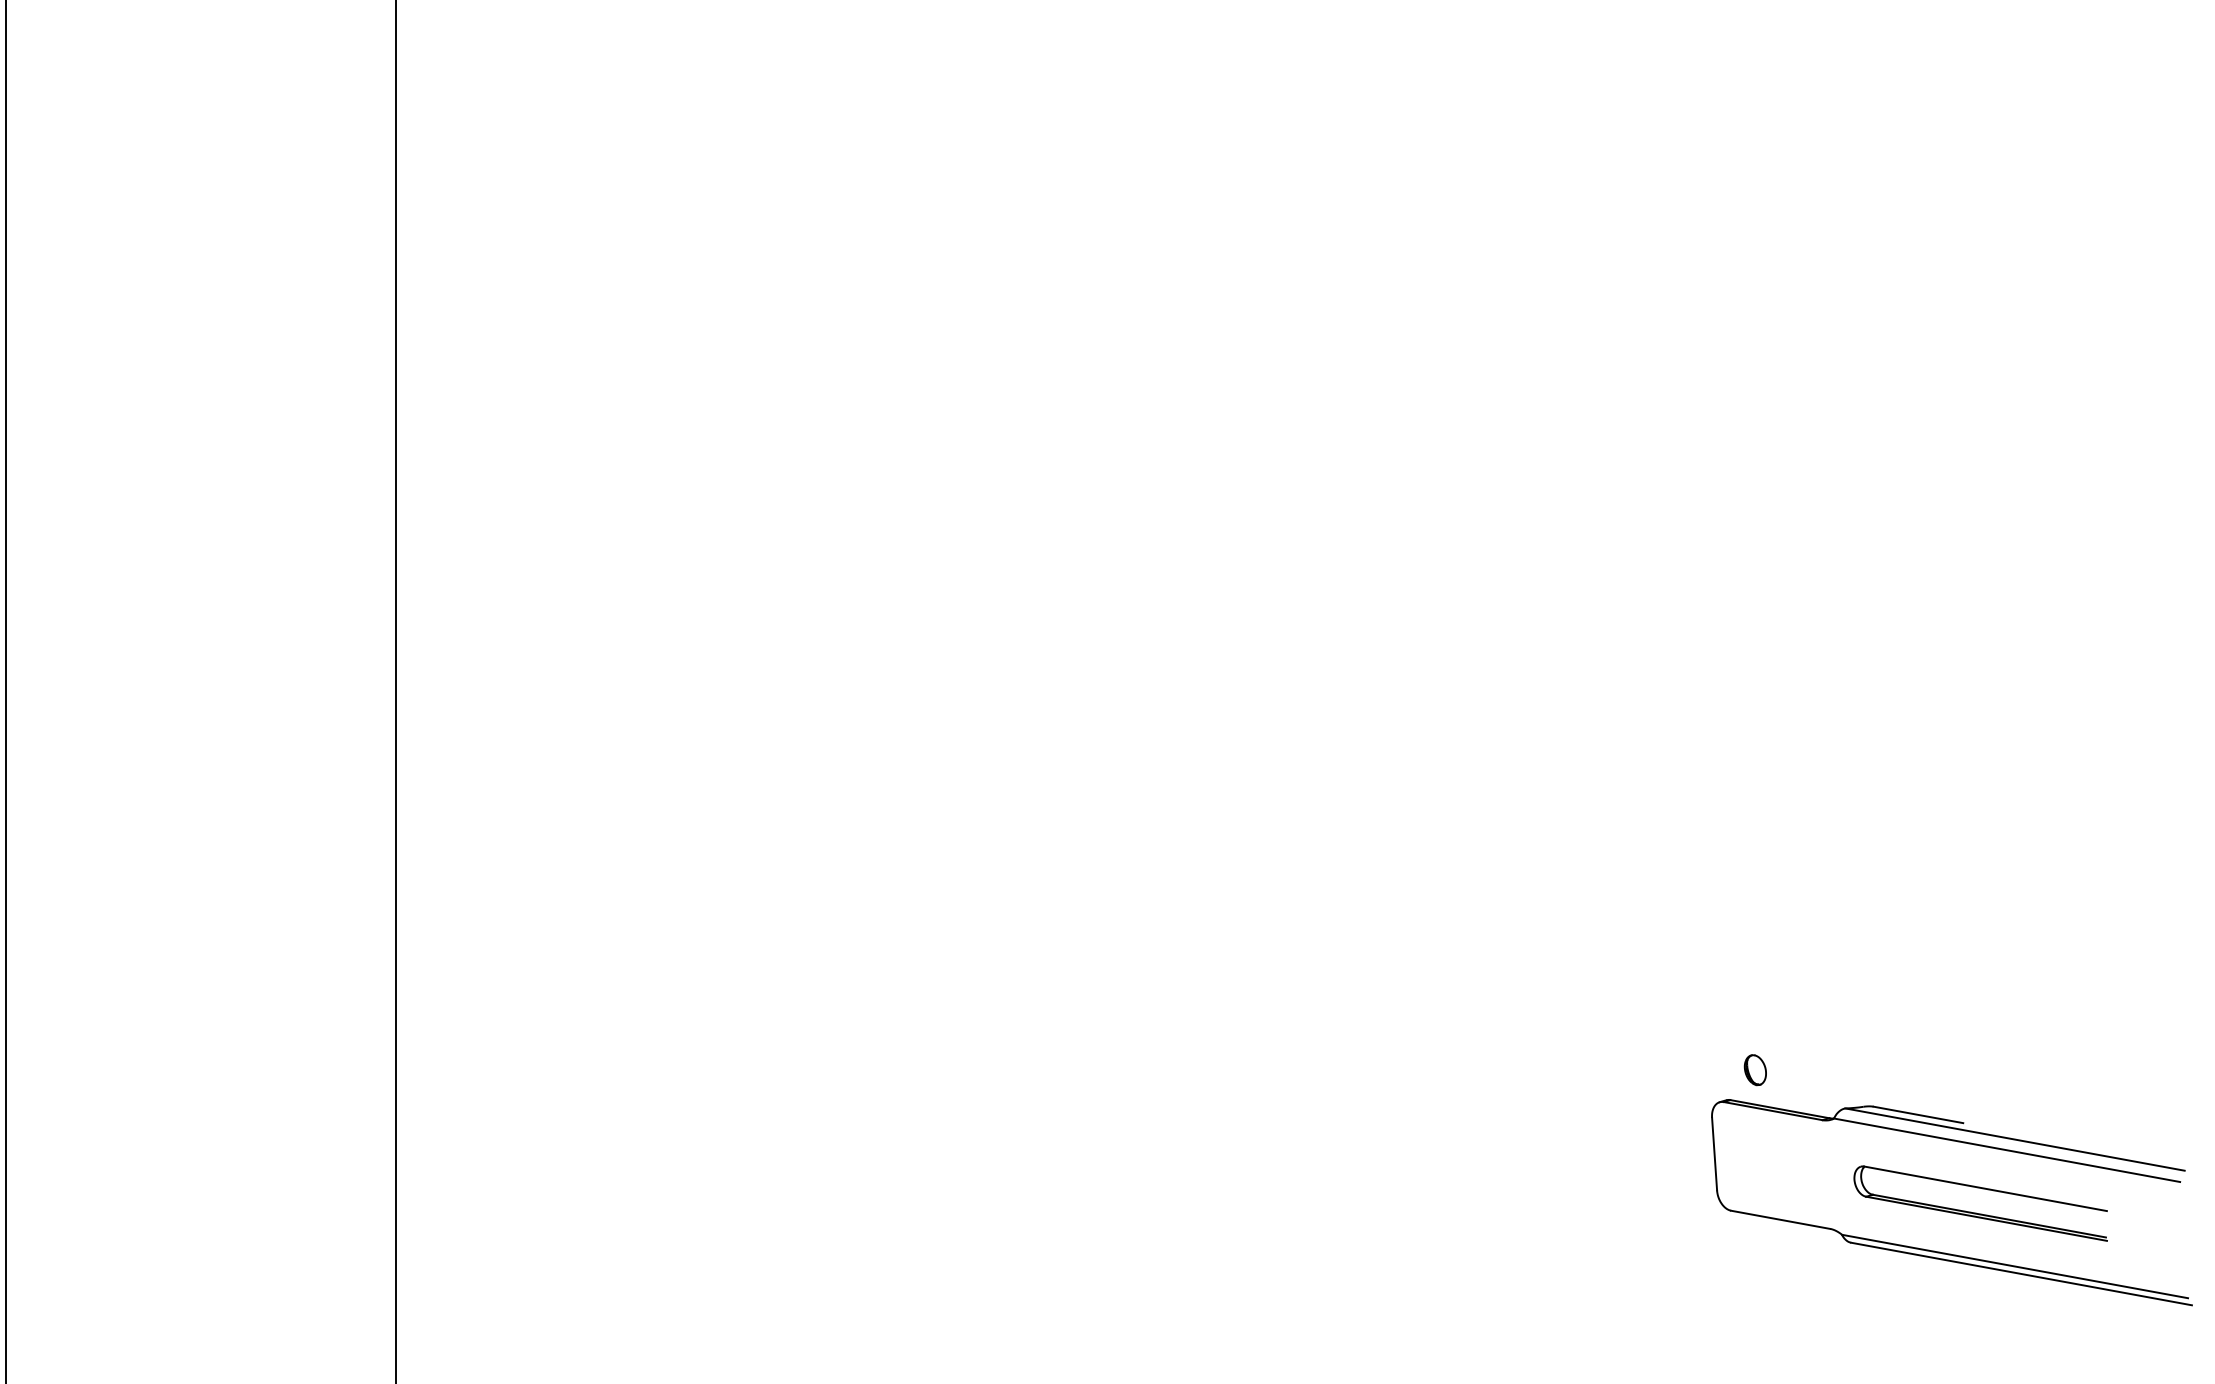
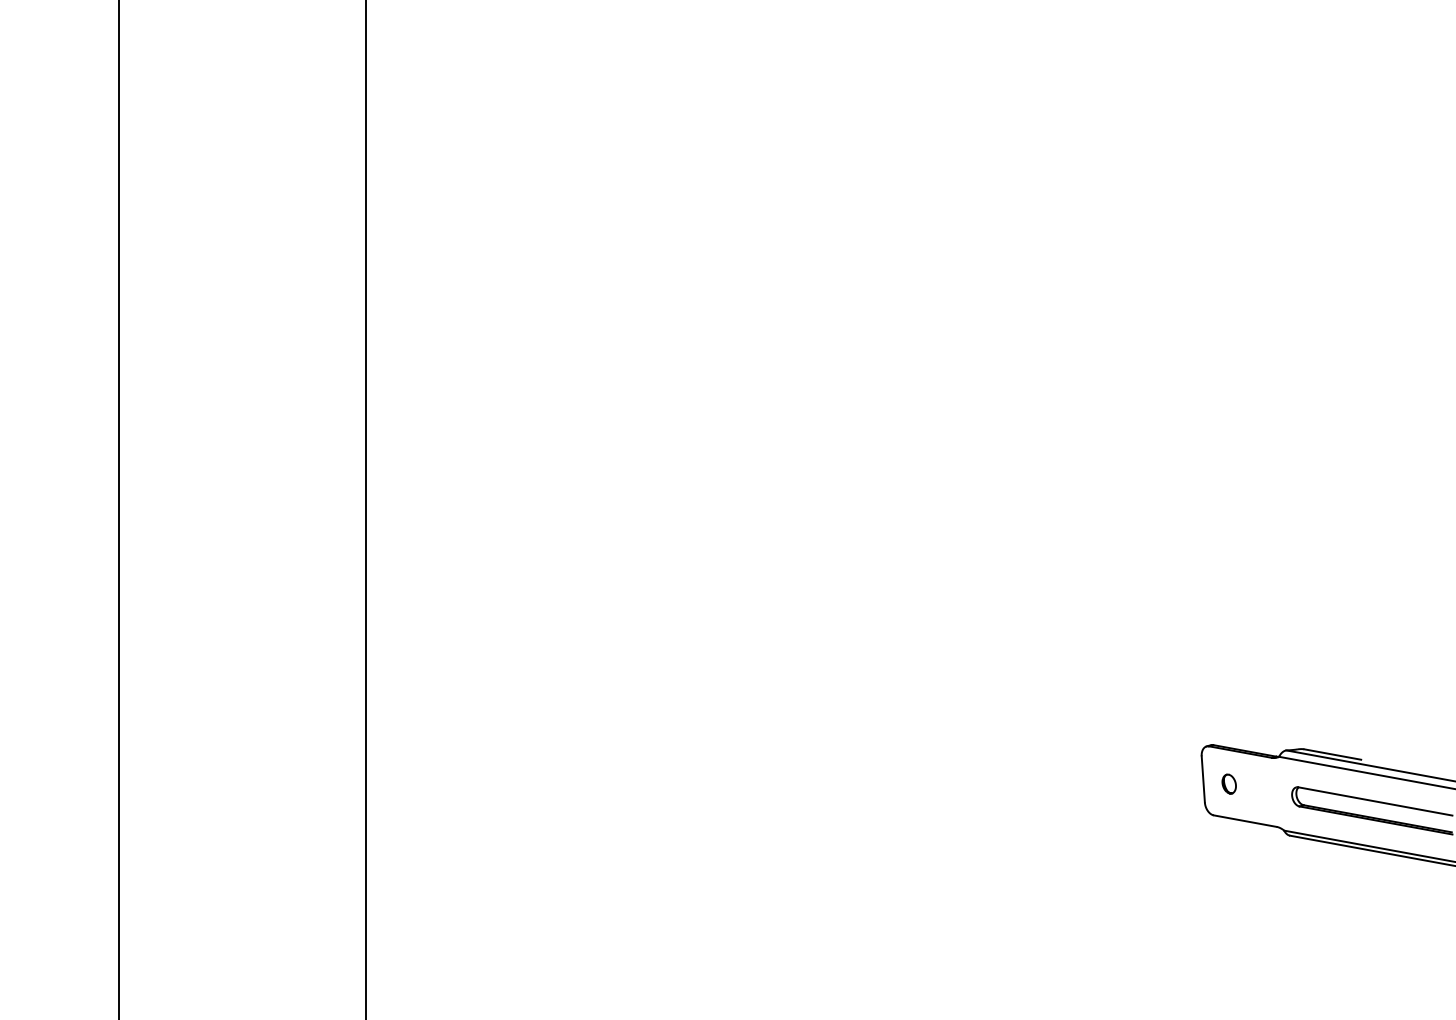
part: (1754, 1069) -> (1228, 783), moved

